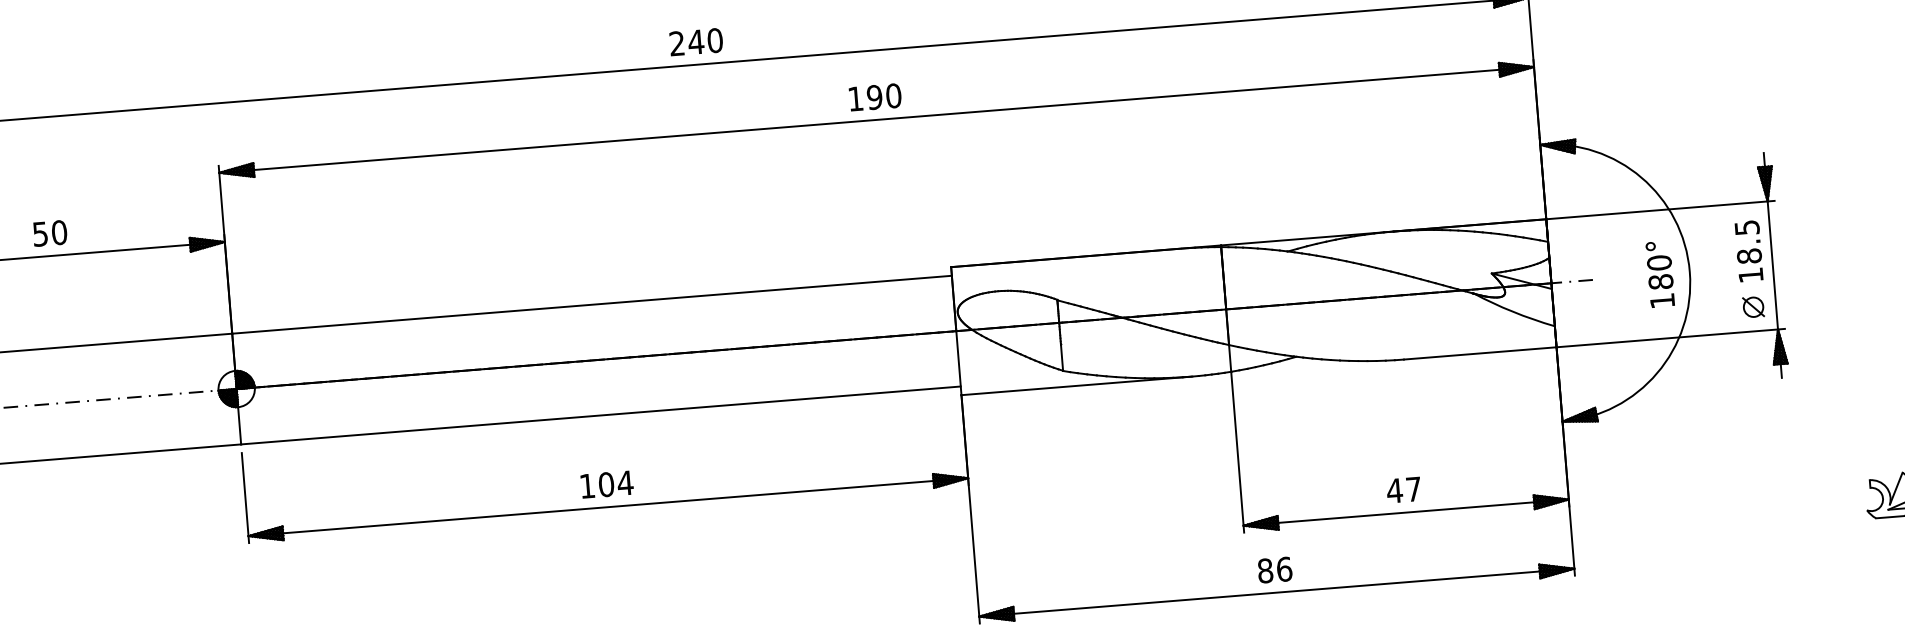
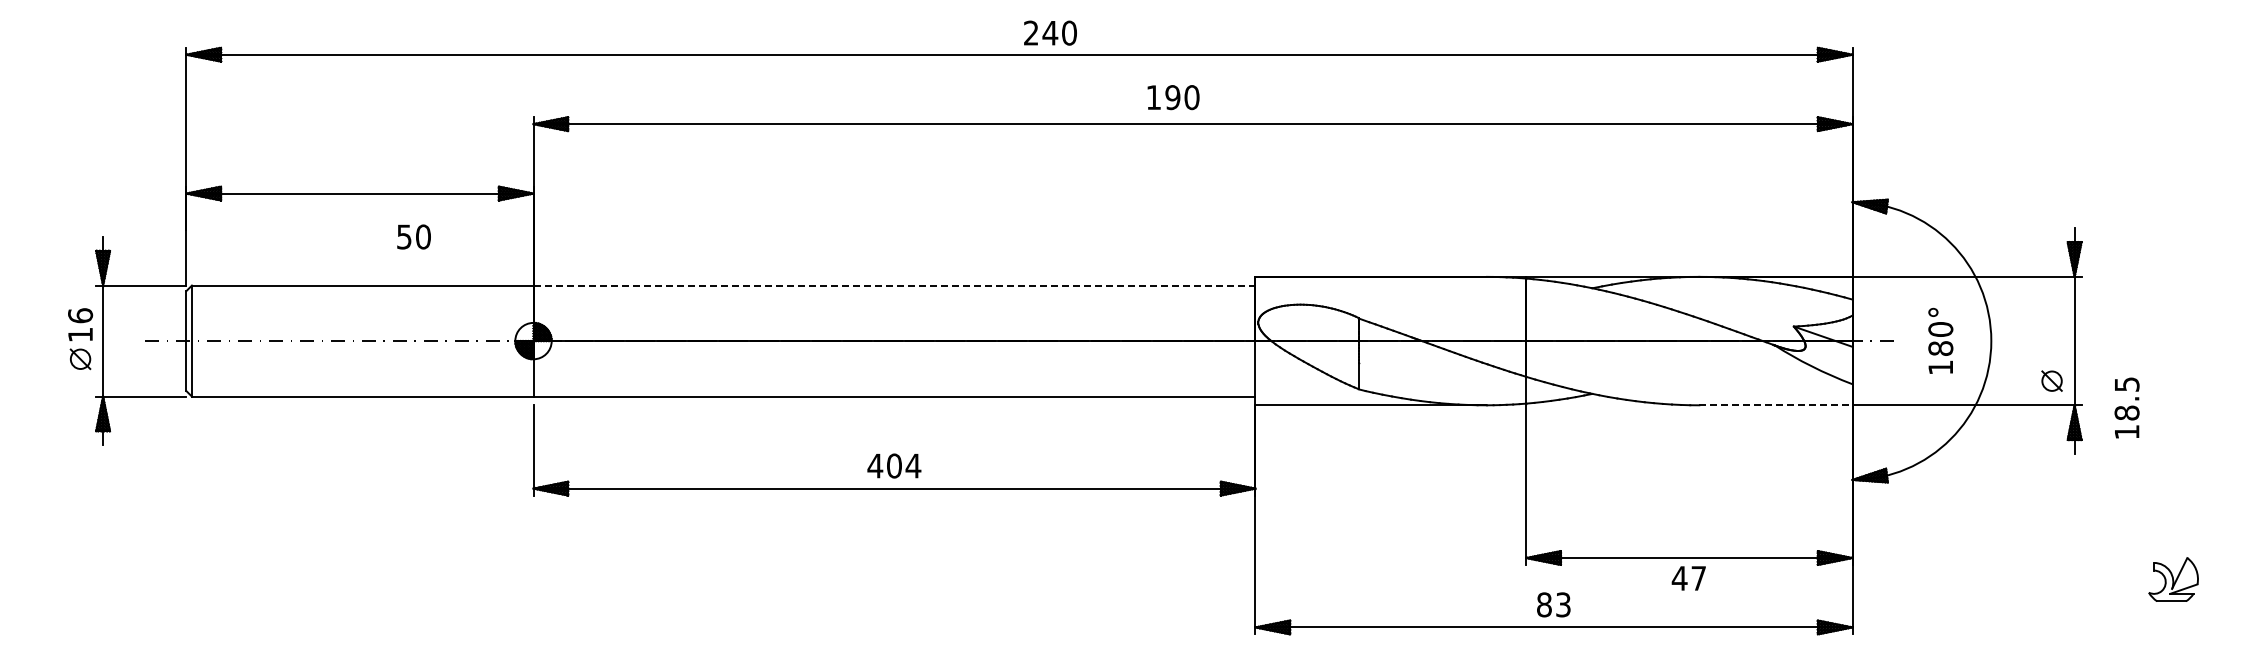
text: (696, 41) -> (1050, 32), moved
text: (875, 97) -> (1173, 97), moved
text: (49, 232) -> (413, 236), moved
text: (1748, 250) -> (2126, 407), moved
text: (1660, 273) -> (1940, 340), moved
line: (592, 304) -> (894, 285), solid -> dashed
line: (1479, 353) -> (1775, 405), solid -> dashed
text: (587, 485) -> (875, 465), 104 -> 404
text: (1403, 490) -> (1688, 578), moved
text: (1284, 569) -> (1563, 604), 86 -> 83

